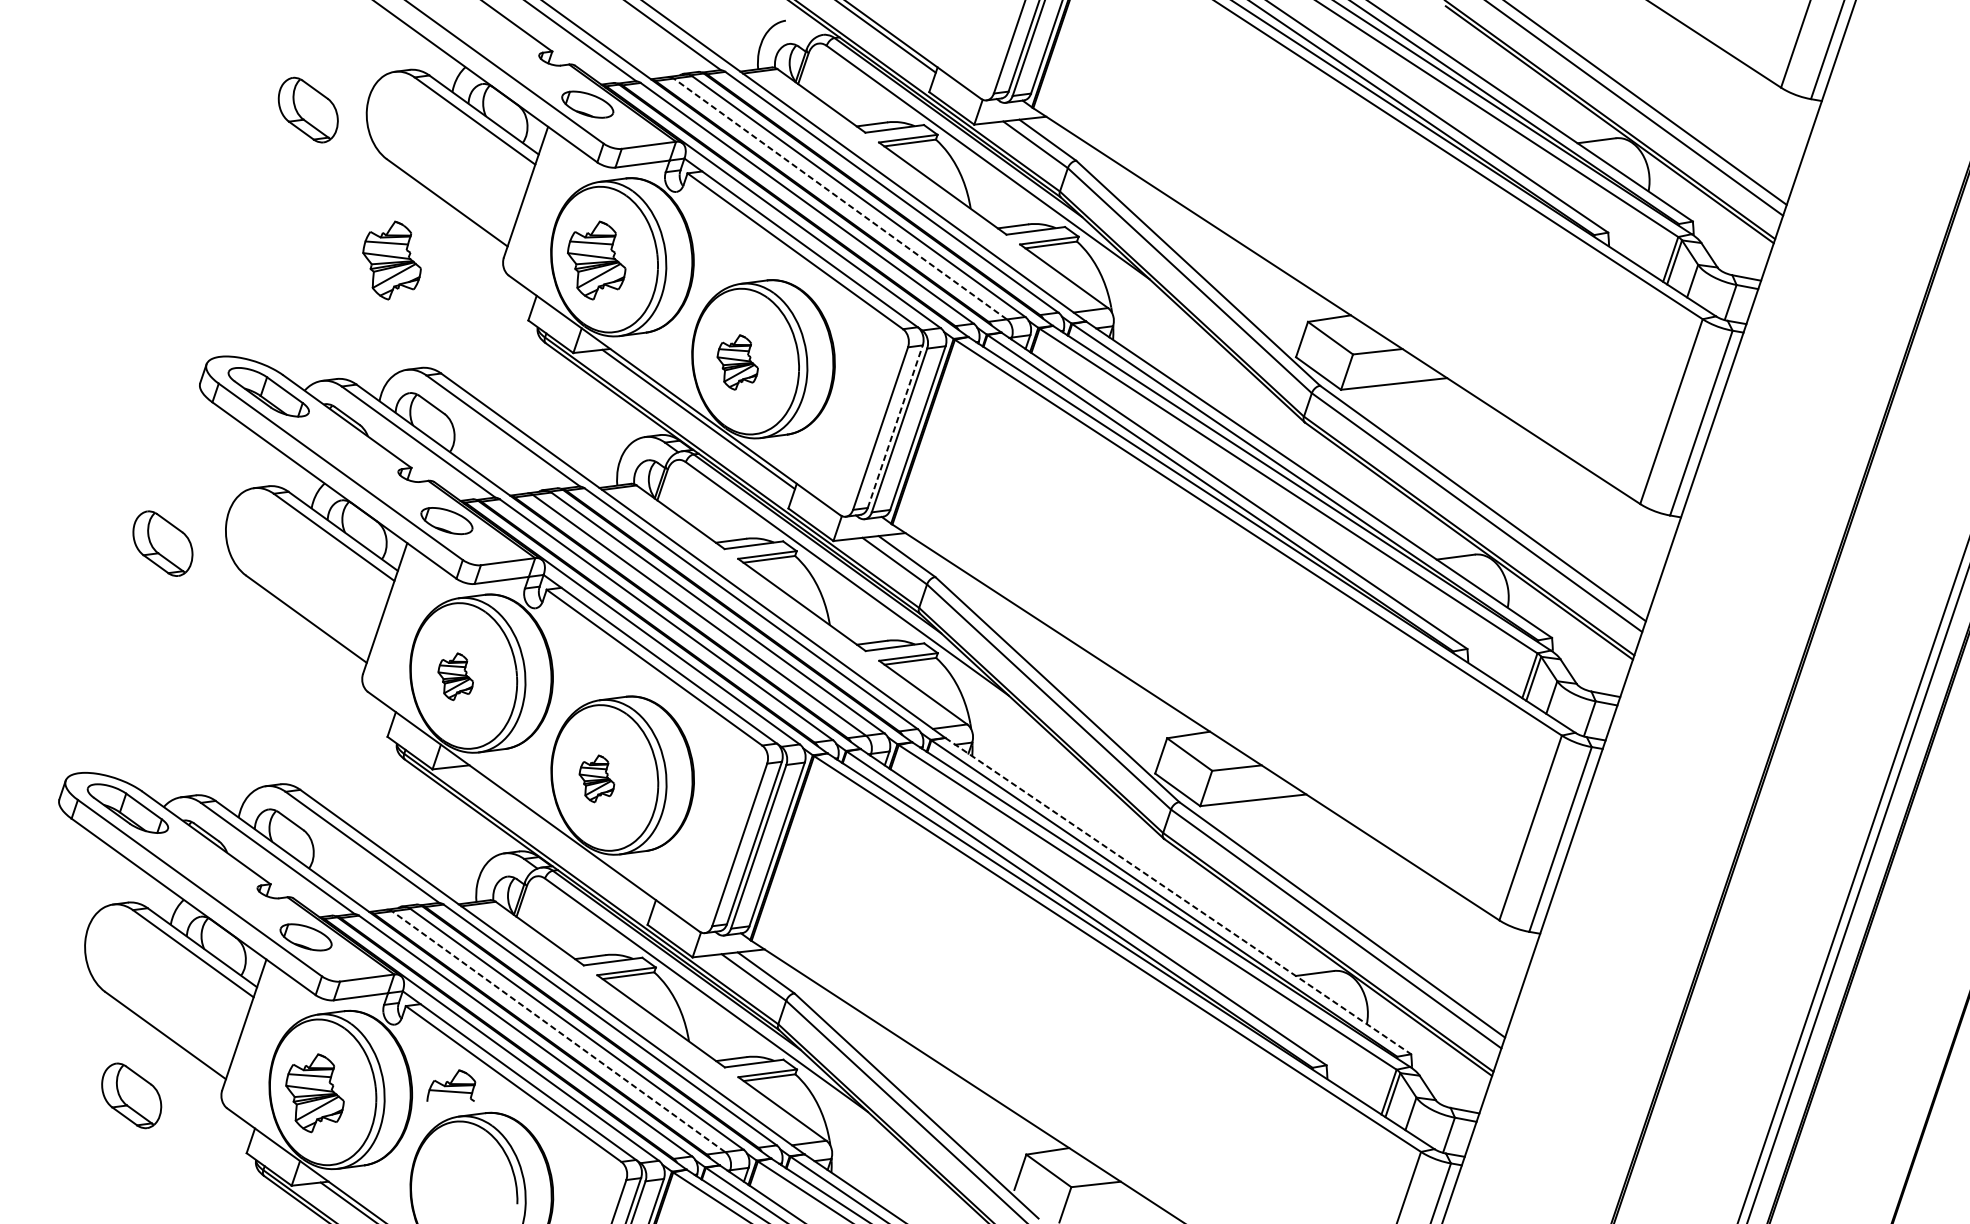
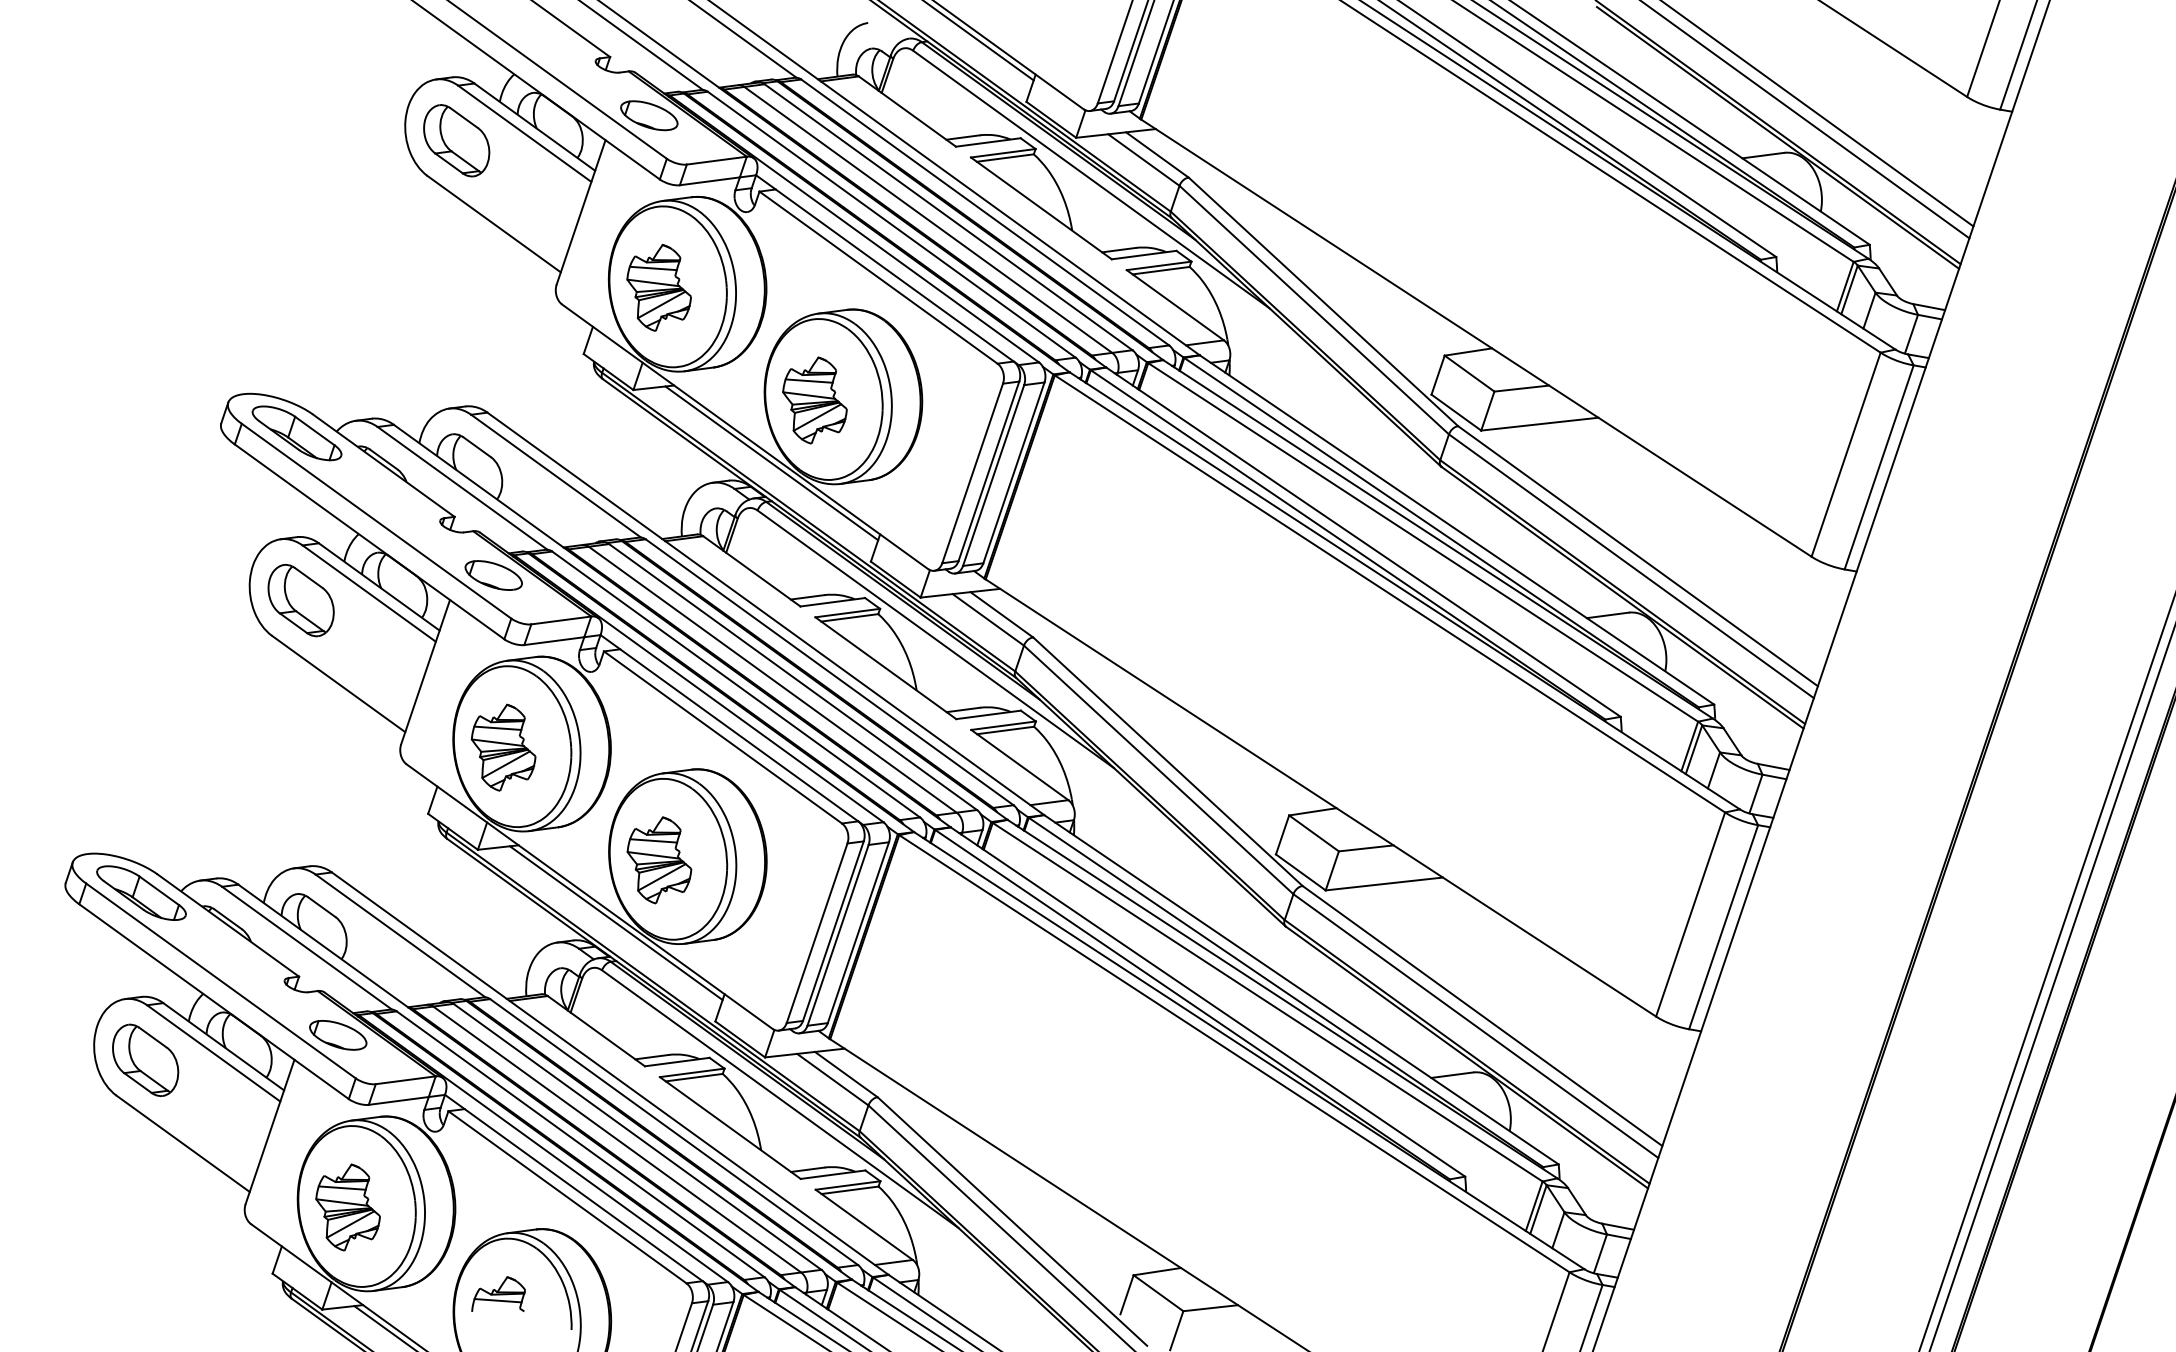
part: (308, 109) -> (456, 140), moved
line: (840, 198) -> (928, 219), dashed -> solid
part: (391, 260) -> (432, 287), removed
part: (737, 362) -> (814, 400), size x1.43
line: (894, 426) -> (988, 471), dashed -> solid
part: (162, 543) -> (300, 600), moved
part: (455, 676) -> (503, 747), size x1.67
part: (596, 779) -> (659, 860), size x1.67
line: (557, 836) -> (615, 923), added
line: (1178, 895) -> (1301, 989), dashed -> solid
line: (558, 1031) -> (617, 1139), dashed -> solid
part: (451, 1085) -> (498, 1293), moved
part: (131, 1095) -> (145, 1059), moved

